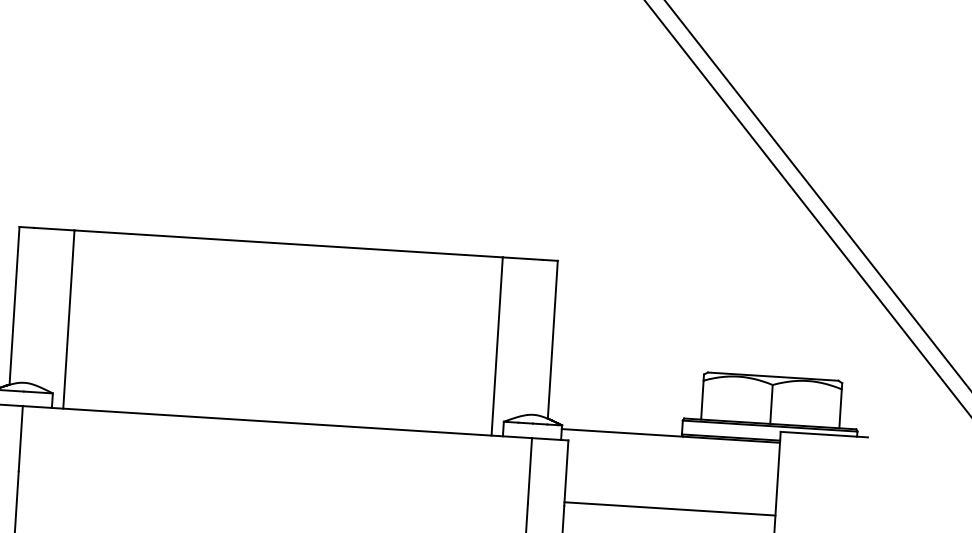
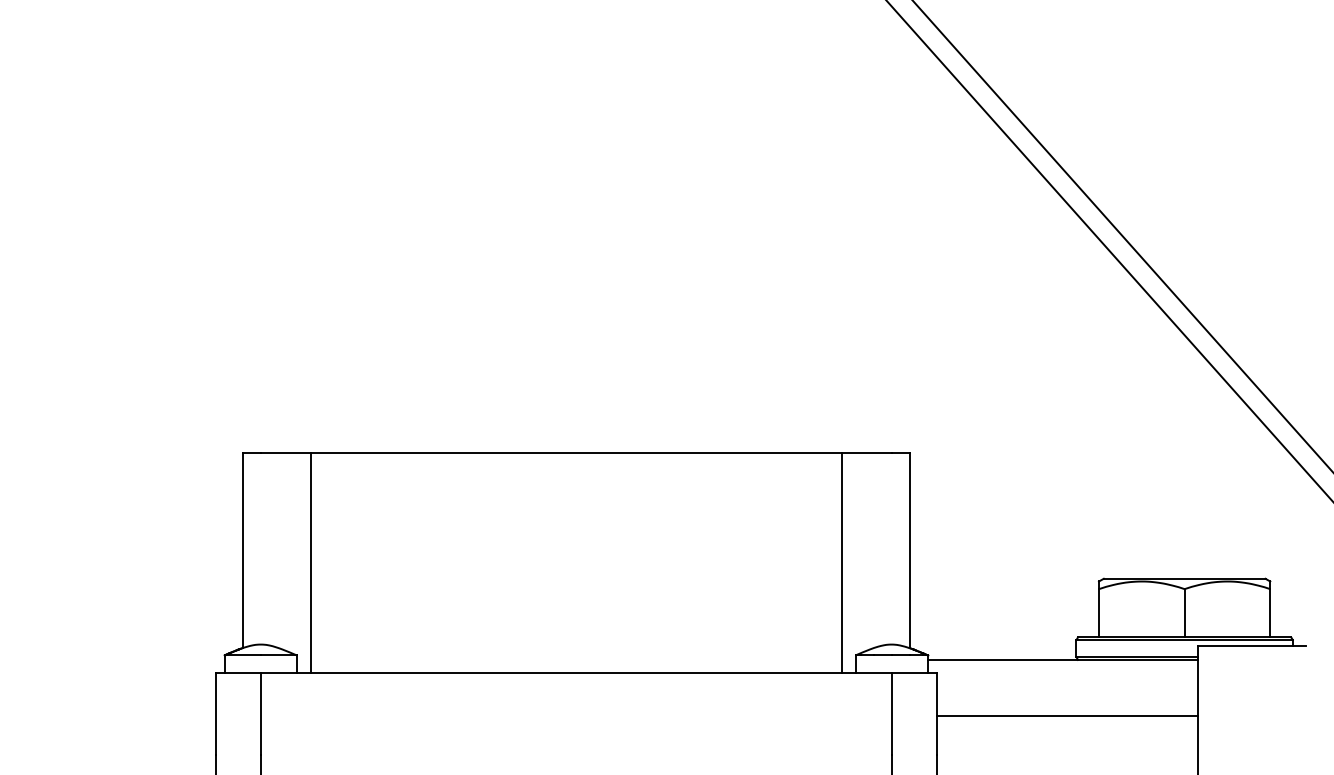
line: (669, 509) -> (1067, 716), moved

